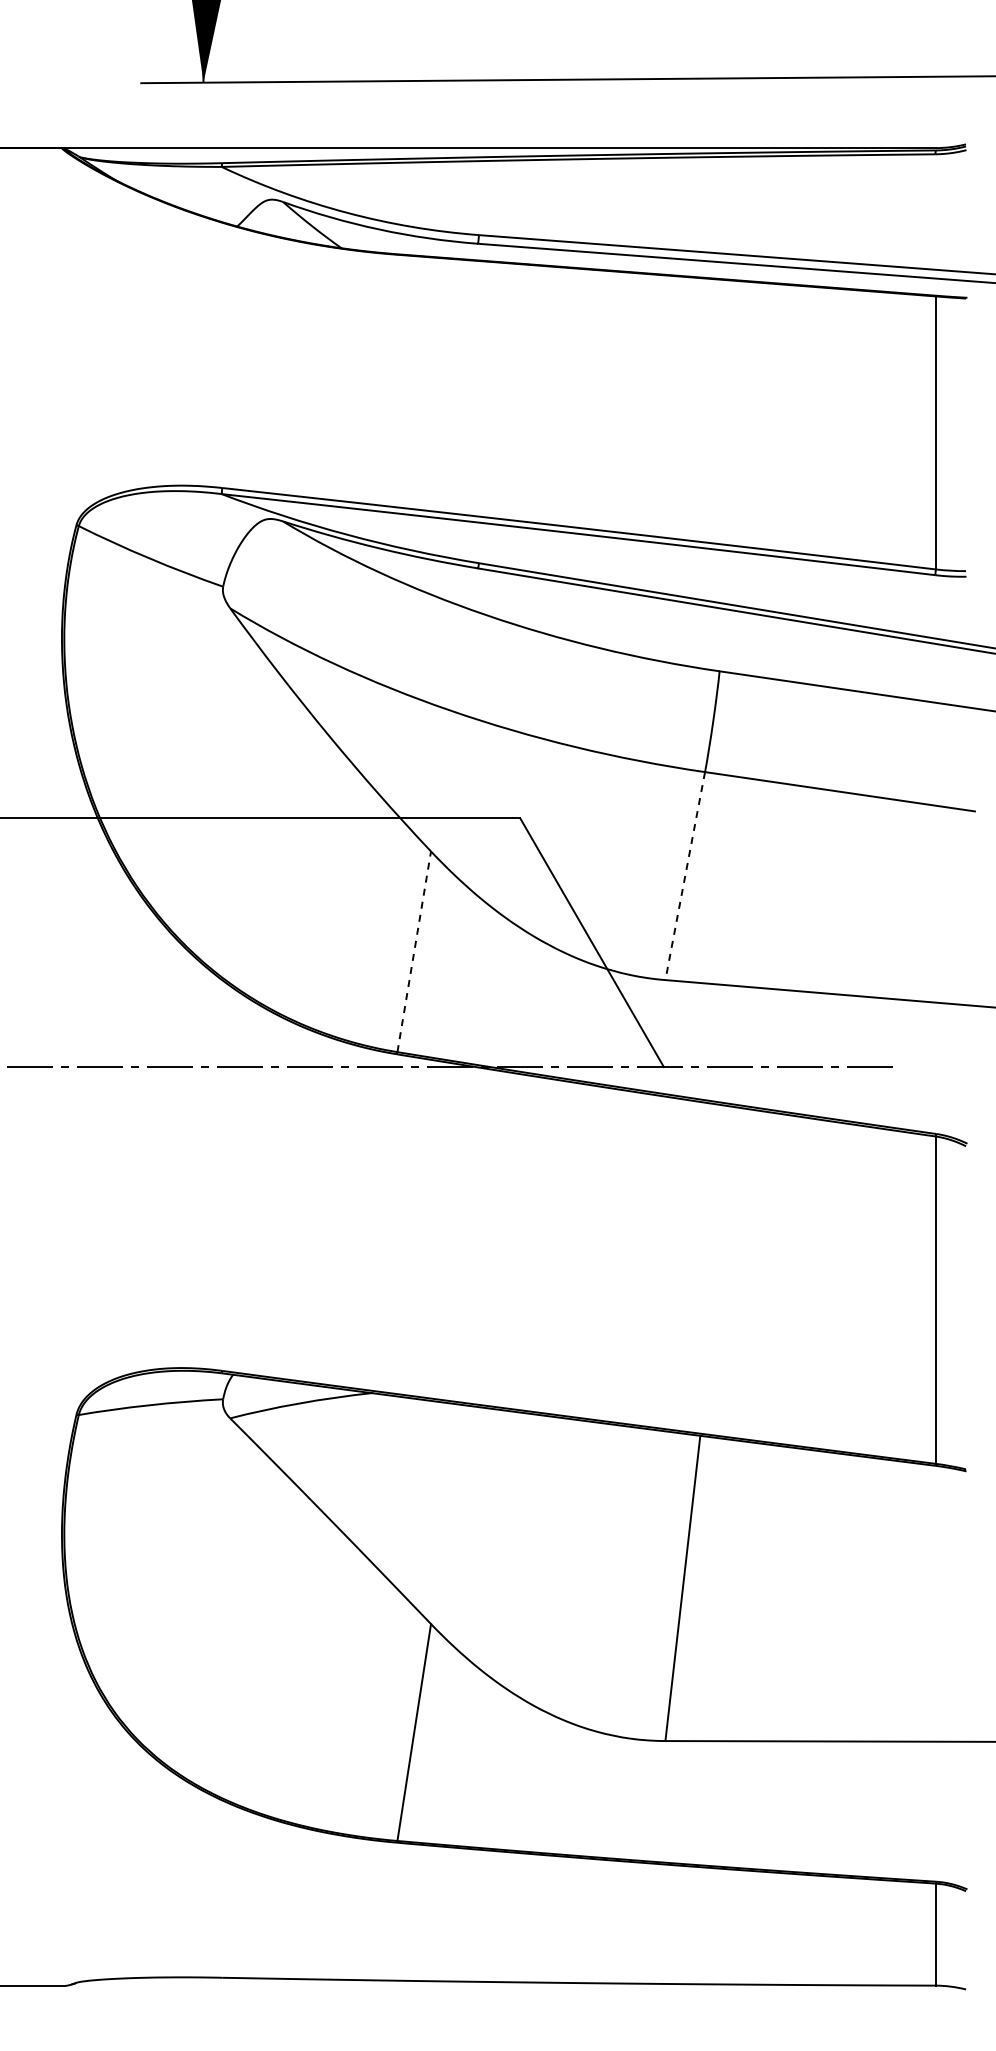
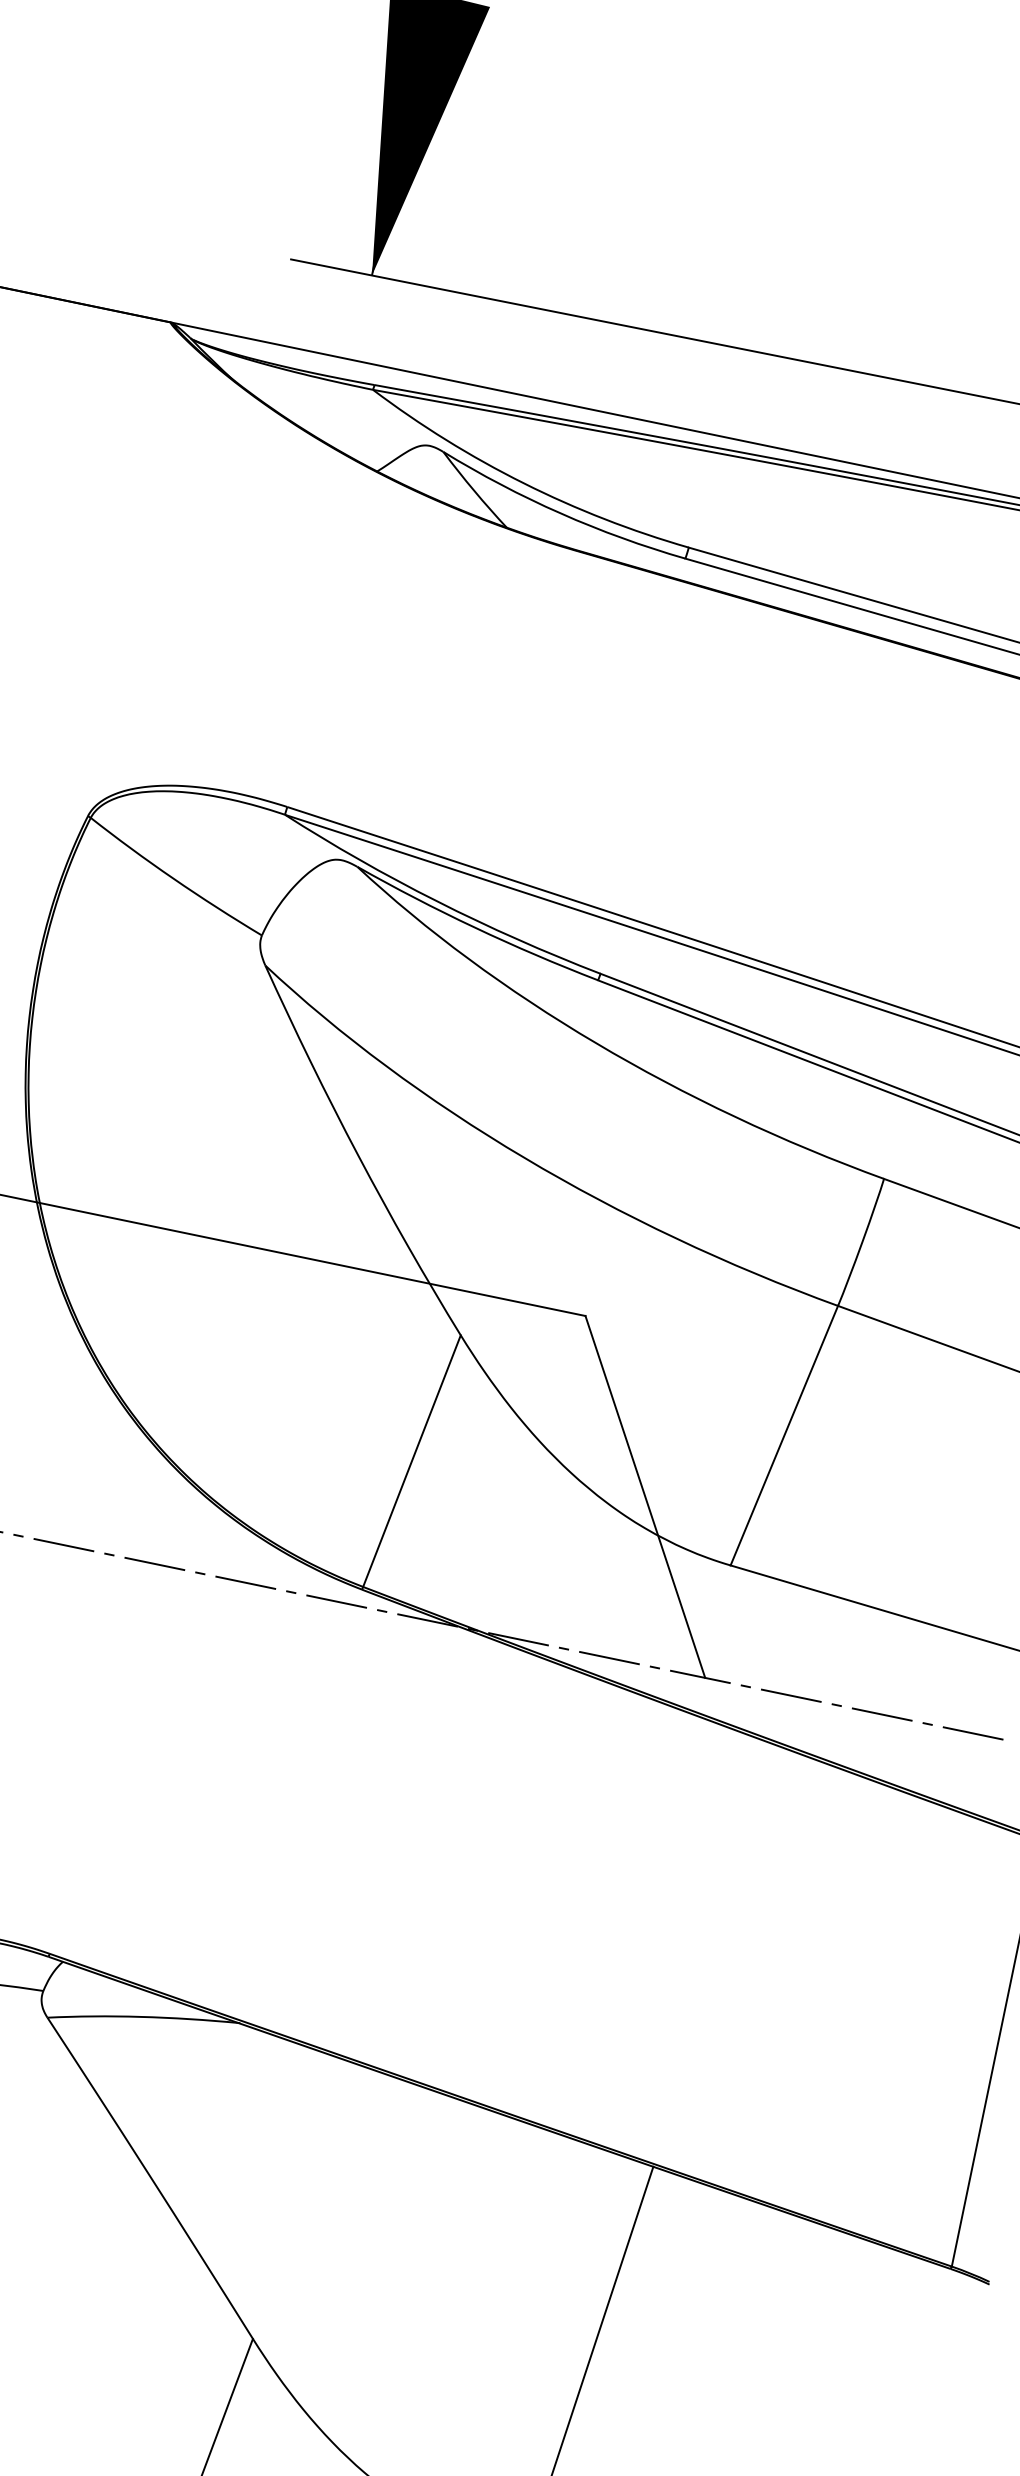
line: (685, 876) -> (784, 1436), dashed -> solid
line: (414, 951) -> (412, 1460), dashed -> solid

